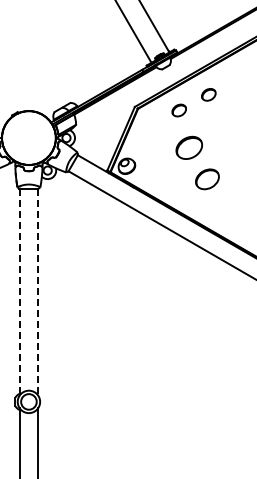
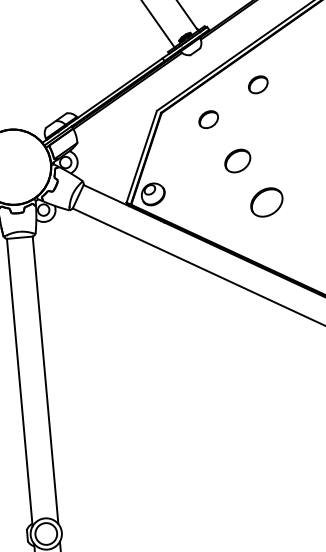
part: (178, 110) -> (207, 119), moved
part: (189, 147) -> (237, 160), size x0.71
line: (19, 292) -> (19, 383), dashed -> solid
line: (38, 292) -> (46, 380), dashed -> solid

